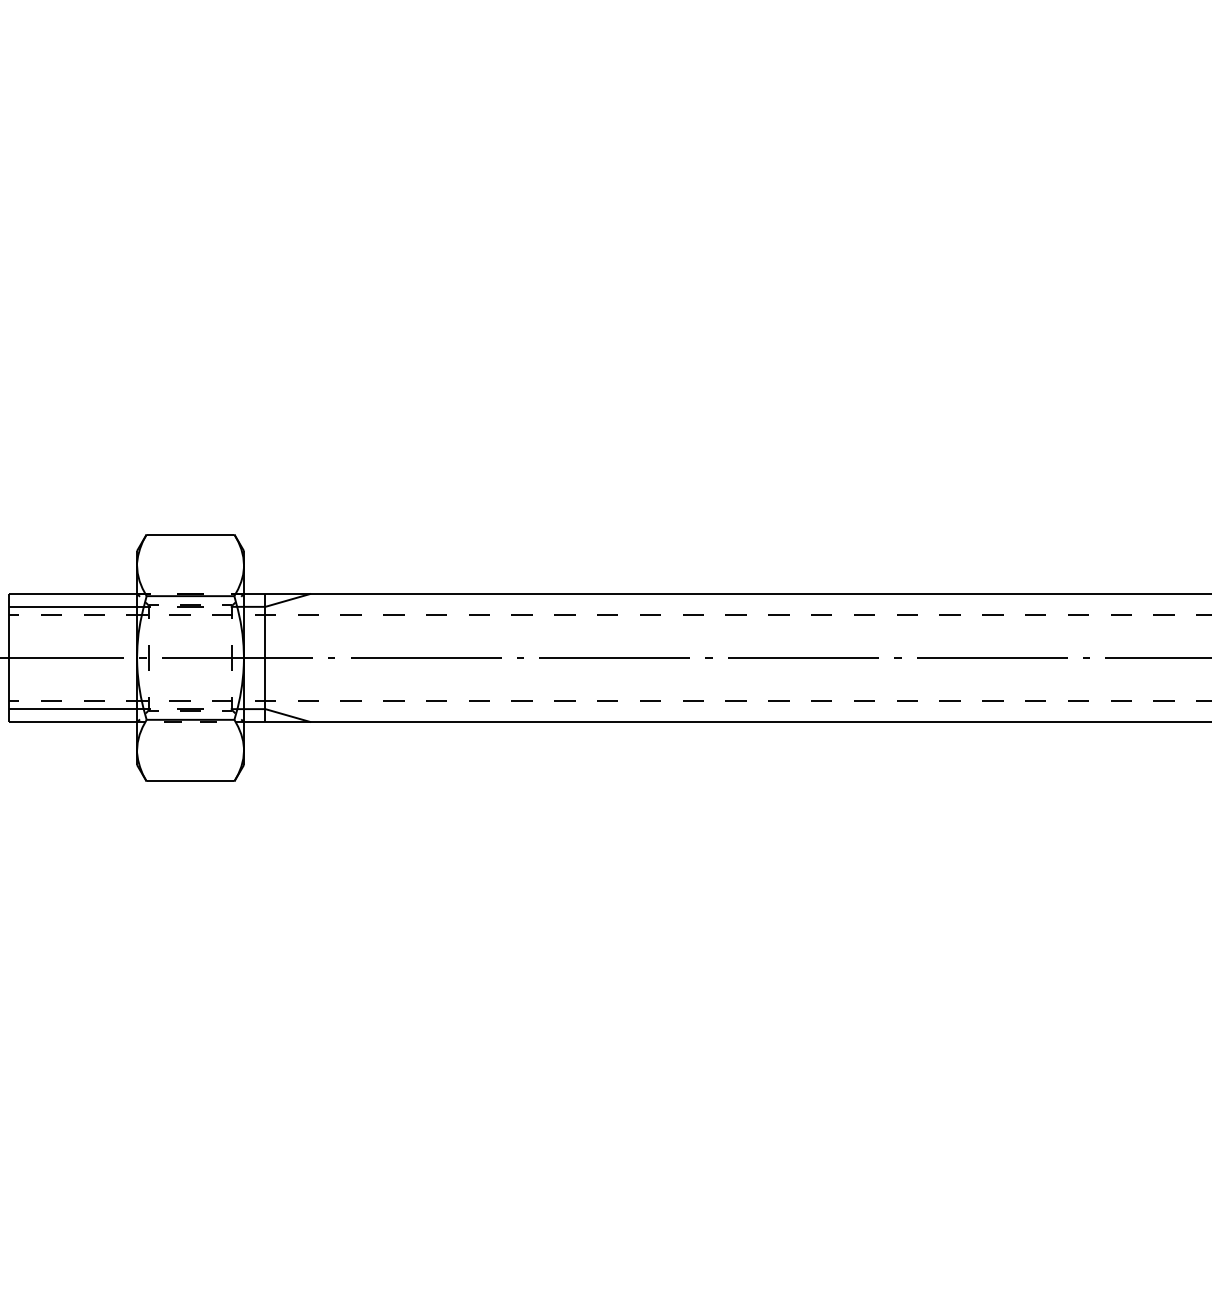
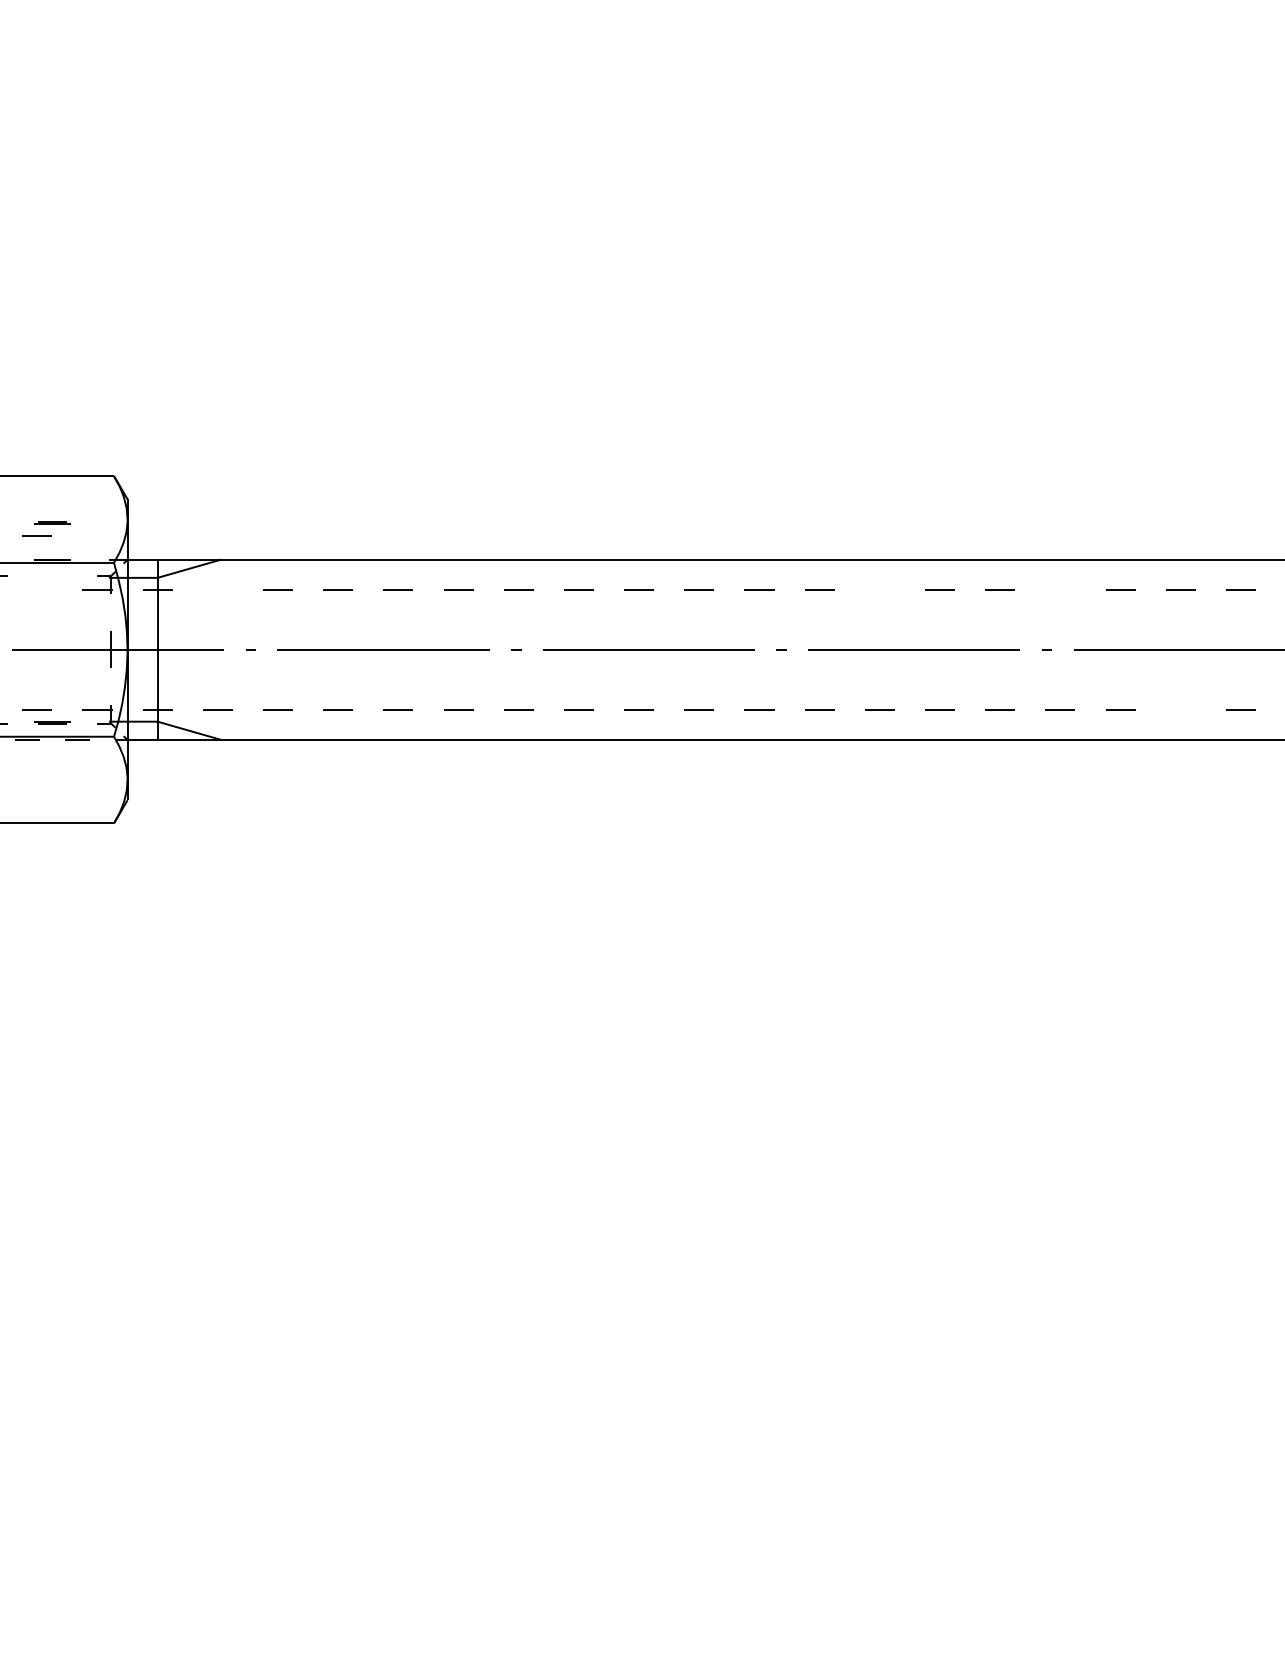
part: (186, 609) -> (46, 528), moved
line: (308, 614) -> (218, 588), removed
line: (778, 614) -> (879, 588), removed
line: (907, 614) -> (1060, 588), removed
line: (992, 700) -> (1180, 709), removed

